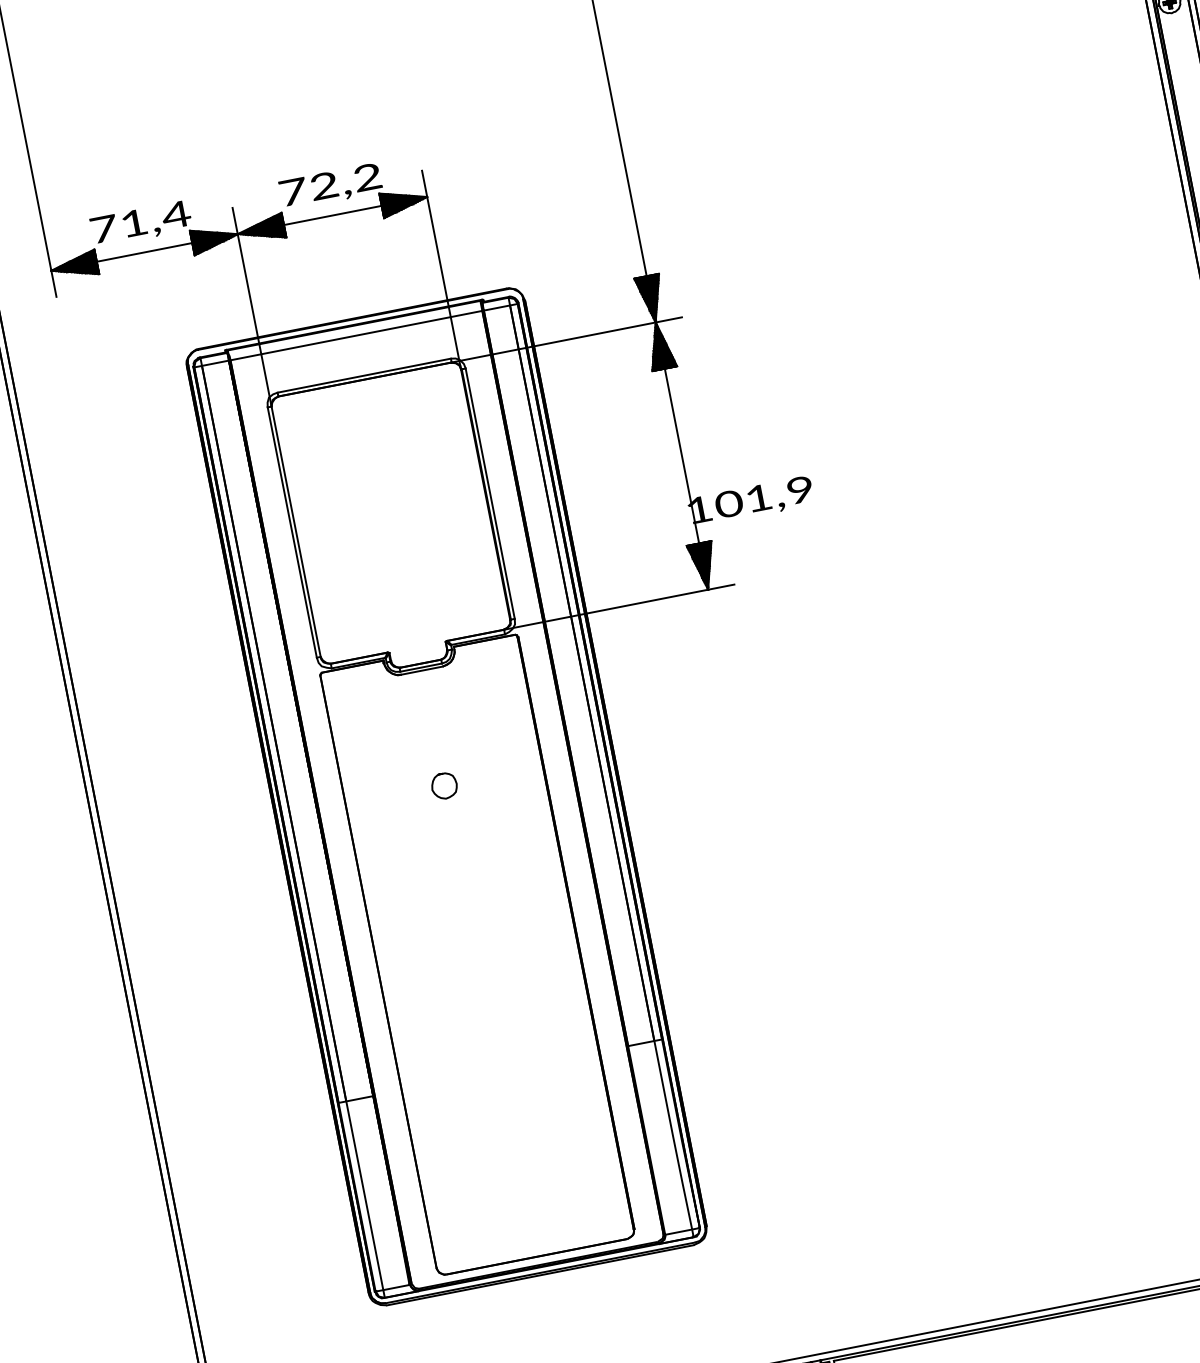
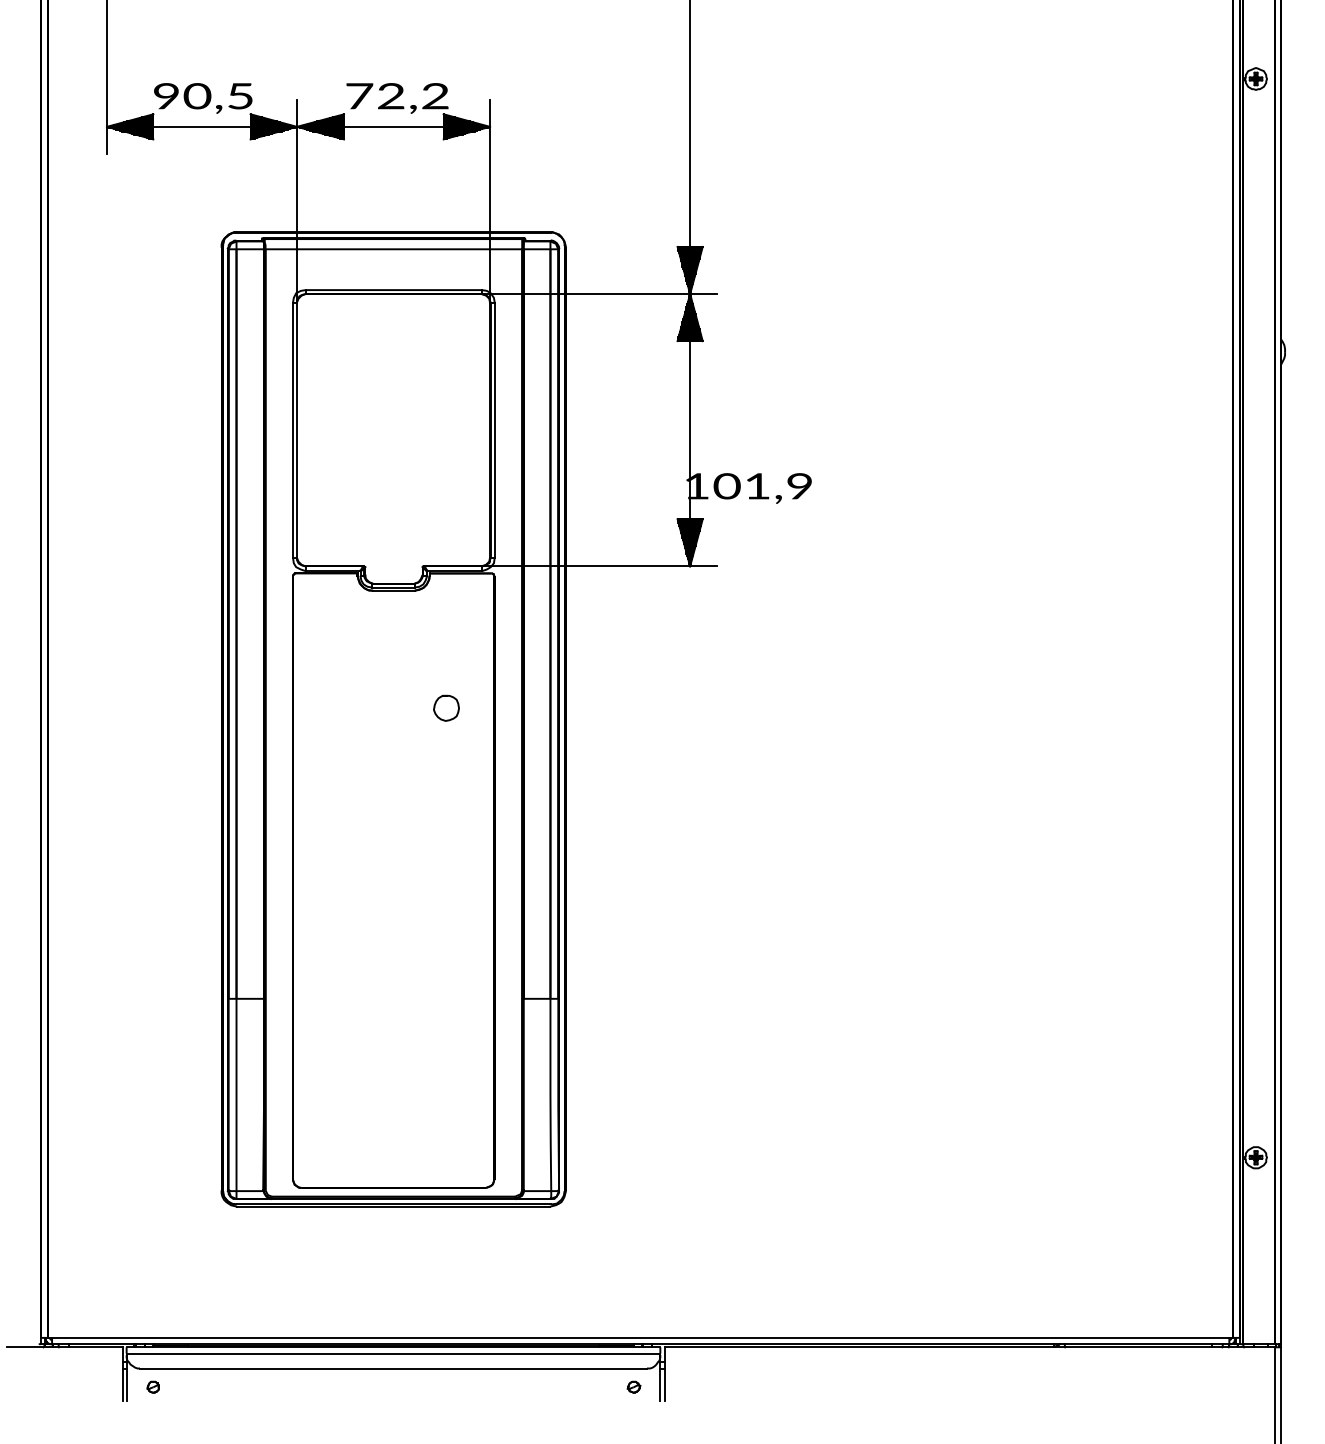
text: (141, 222) -> (204, 96), 71,4 -> 90,5
curve: (435, 779) -> (438, 700), moved

